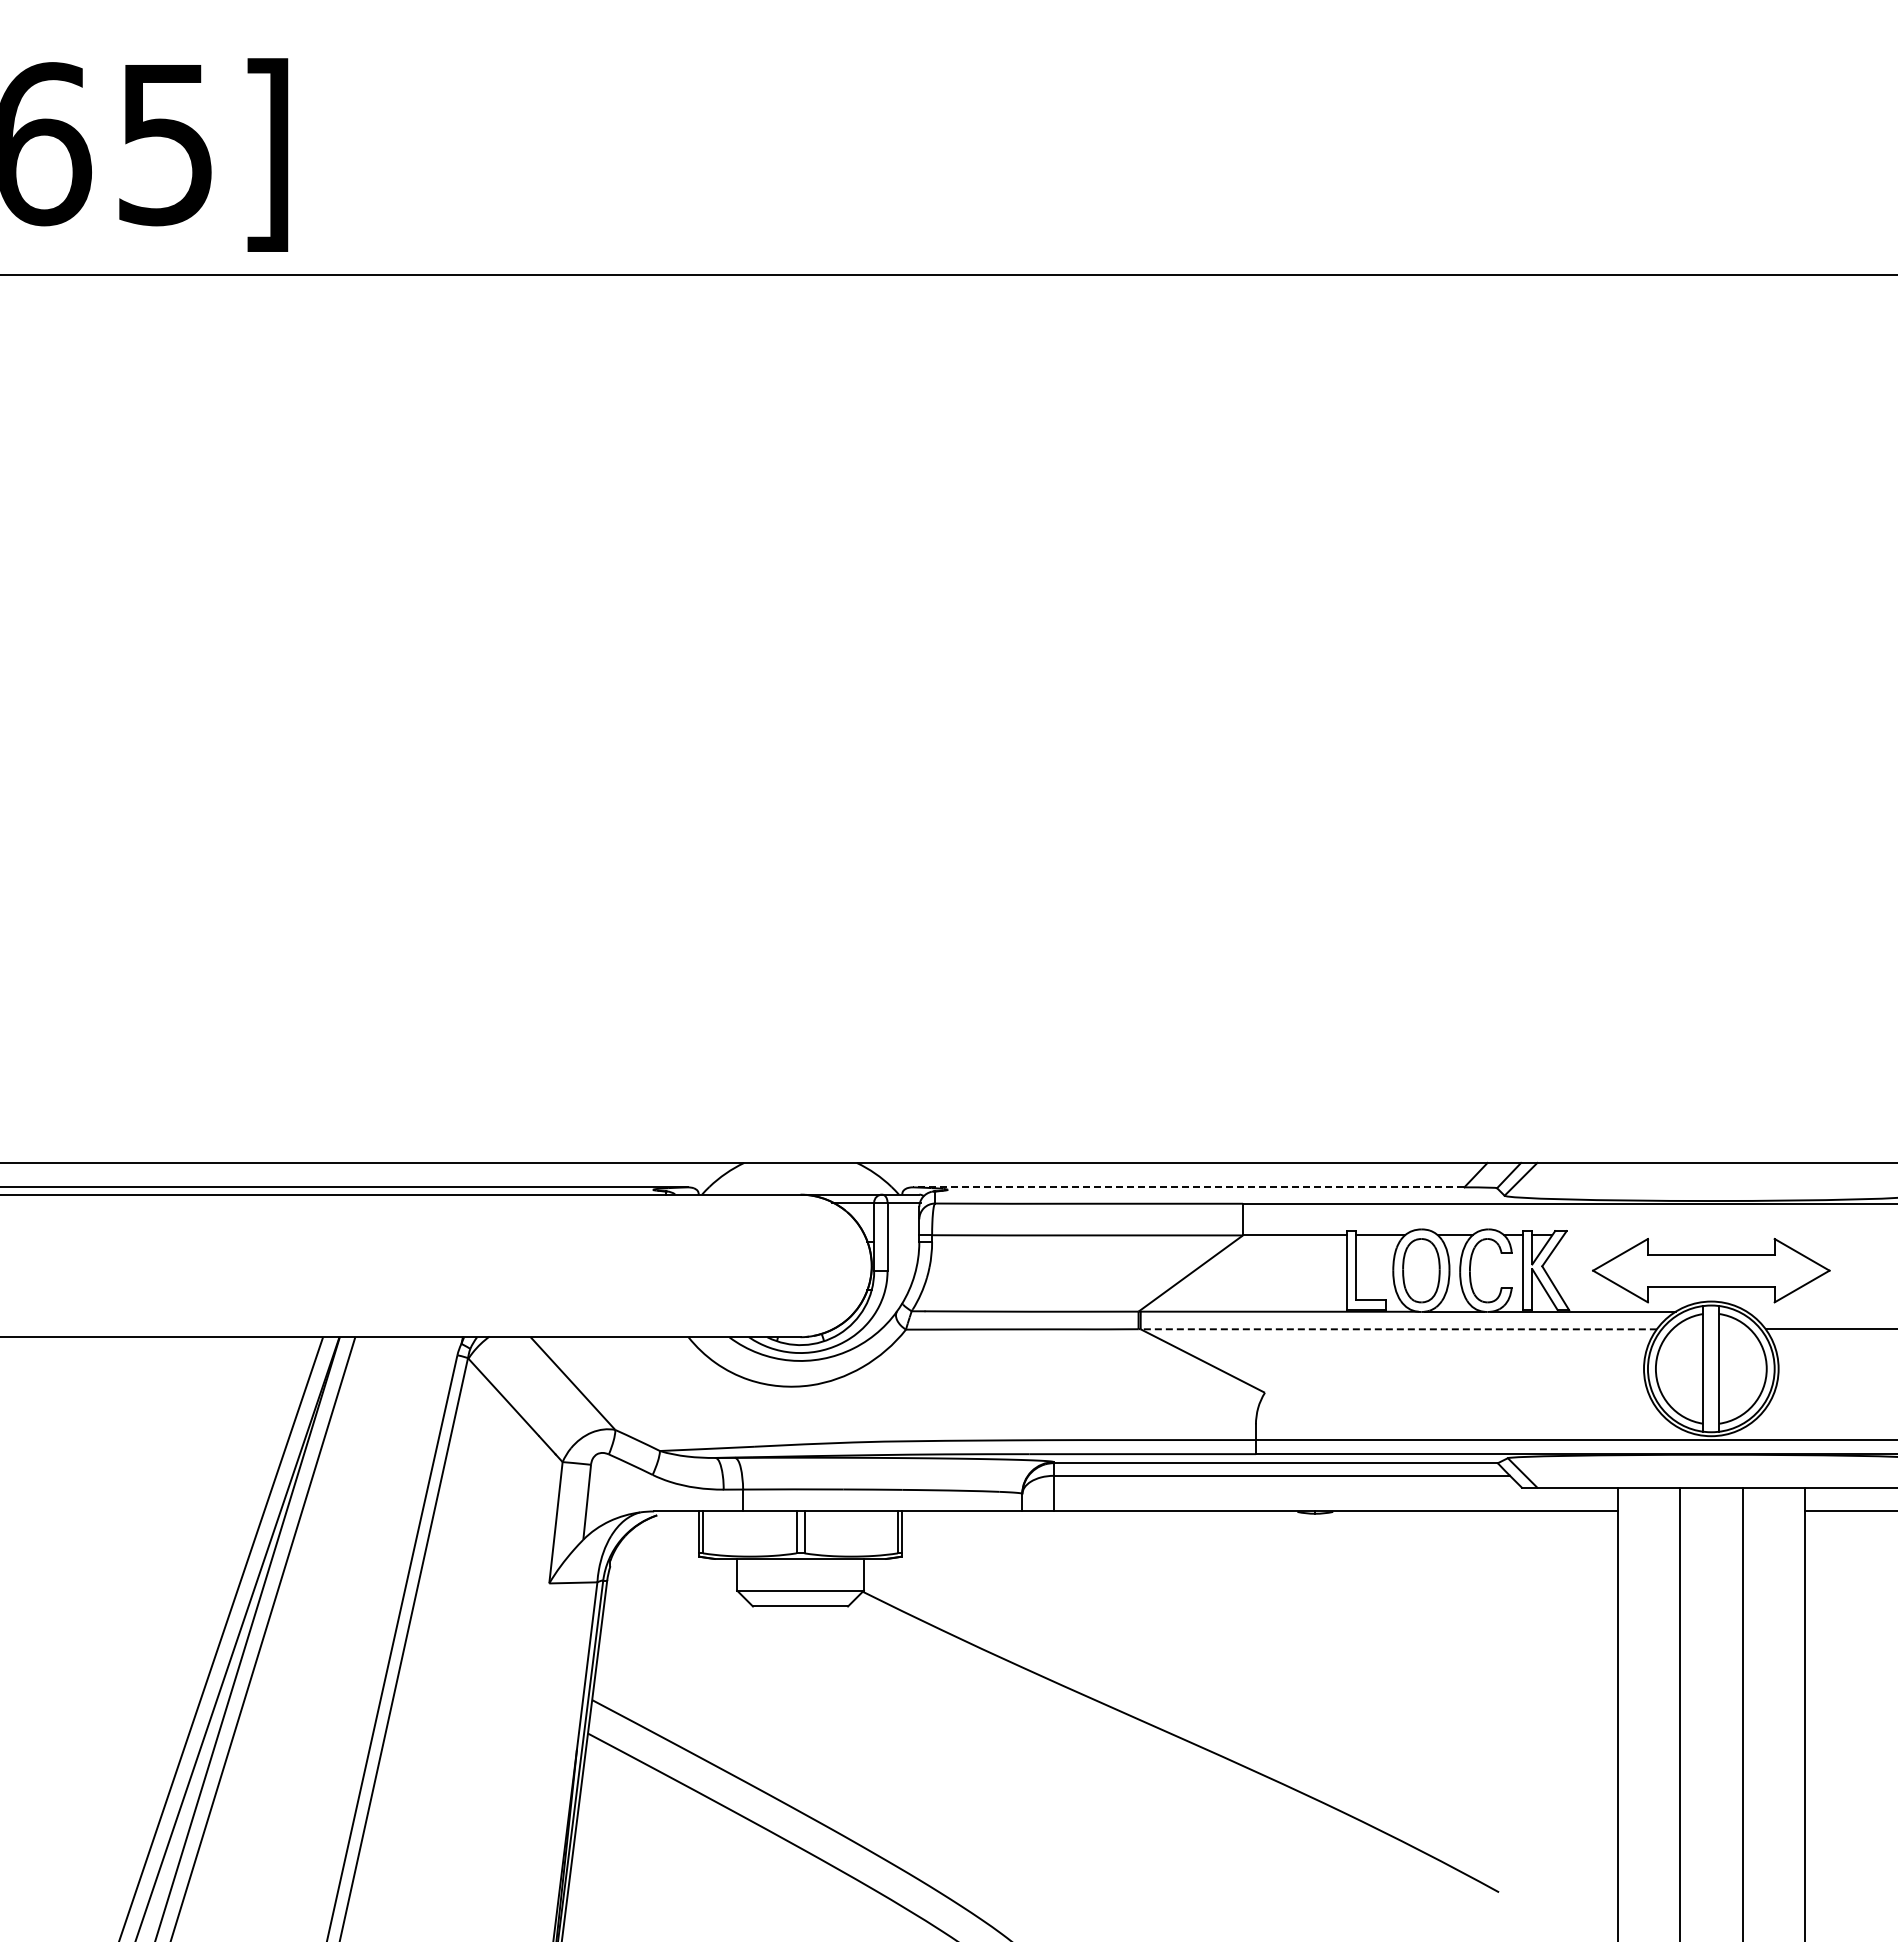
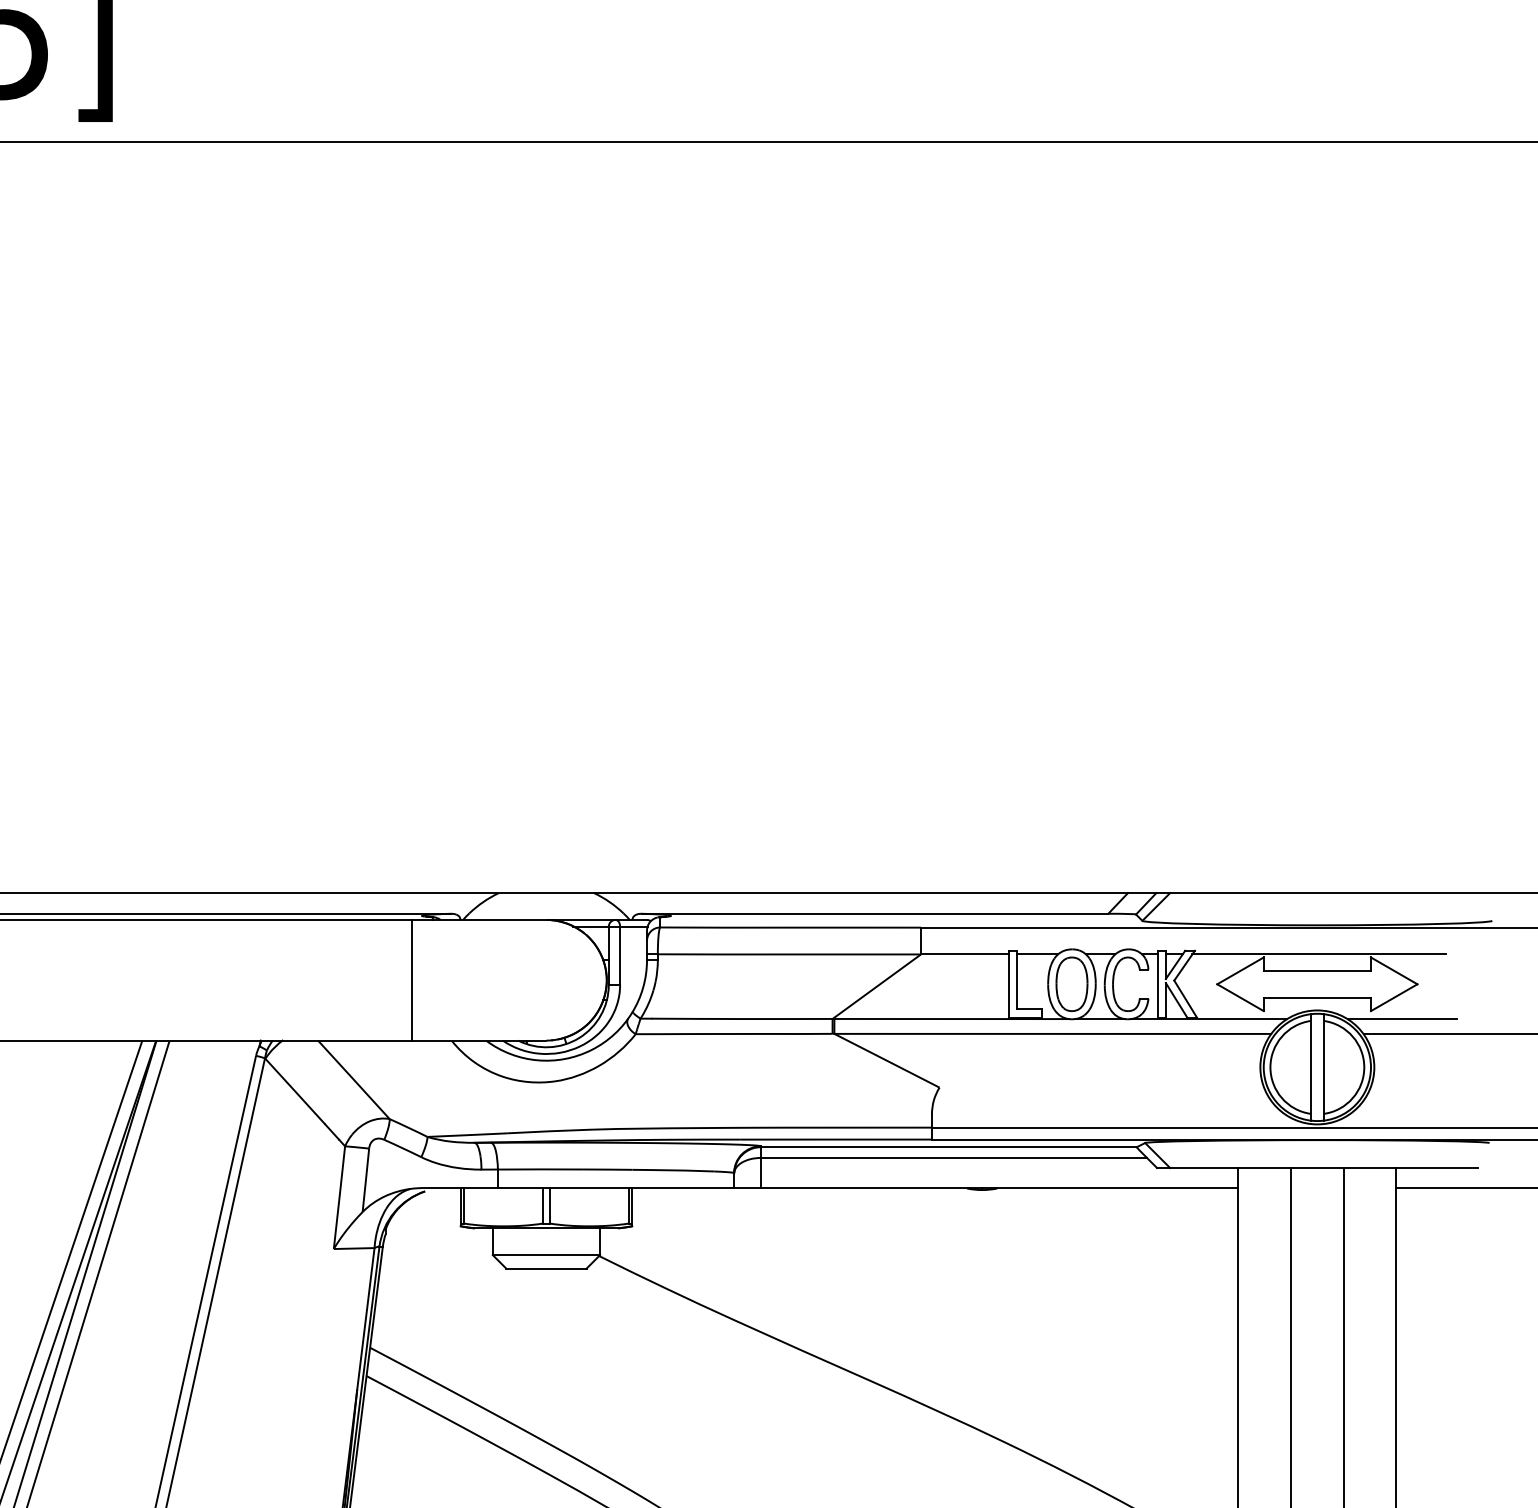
line: (1188, 1187) -> (874, 913), dashed -> solid
line: (1713, 1235) -> (1319, 954), added
line: (642, 1265) -> (412, 979), added
line: (1811, 1311) -> (1402, 1018), added
line: (1398, 1329) -> (1052, 1034), dashed -> solid

